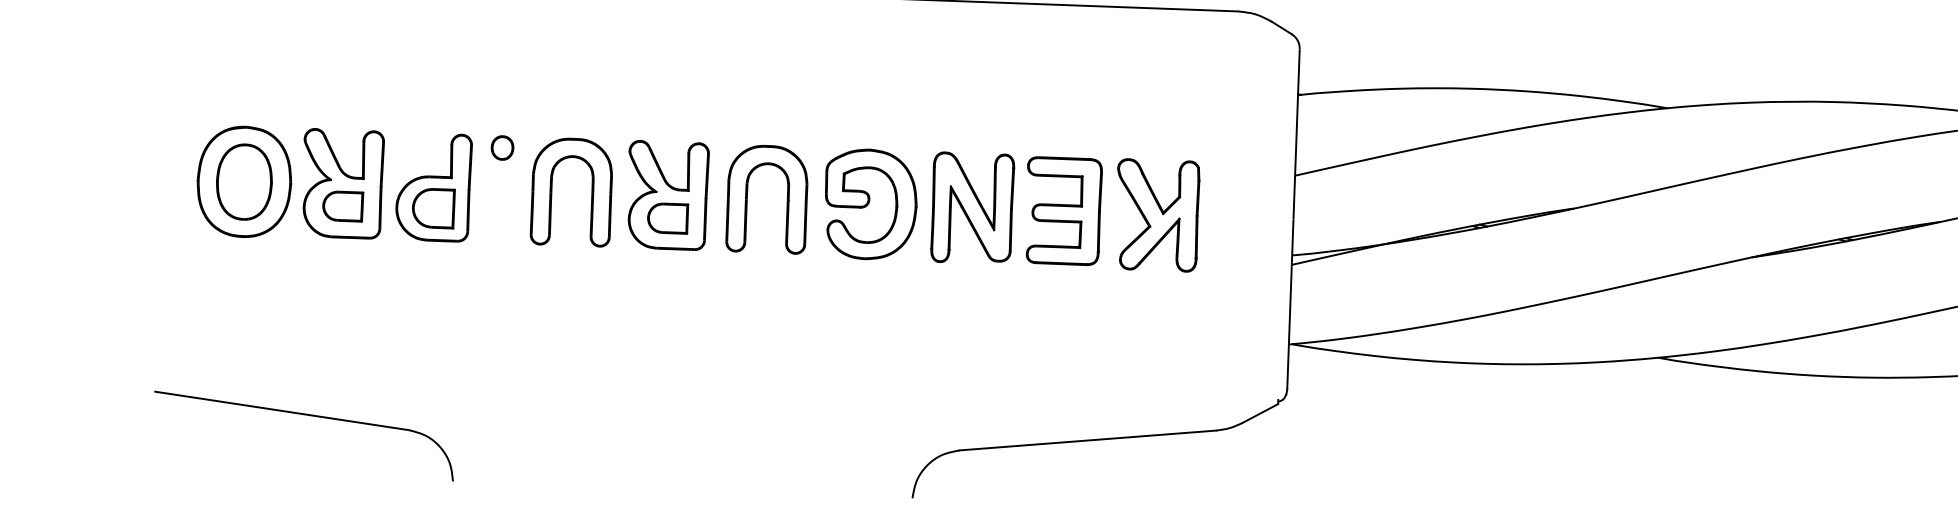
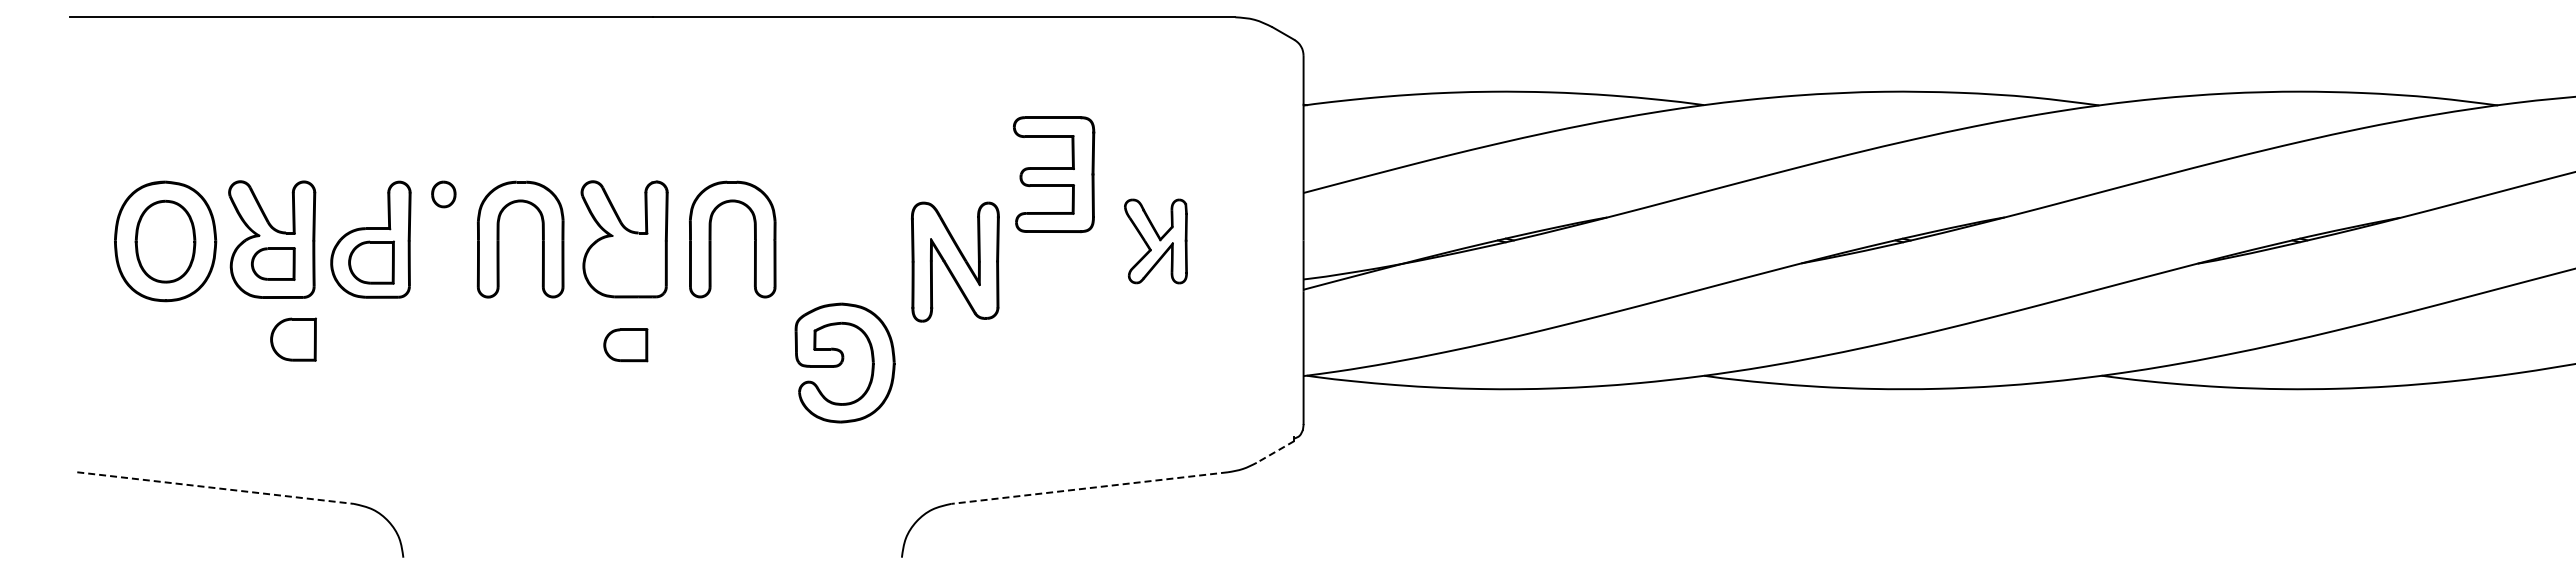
part: (870, 203) -> (844, 362), moved
part: (971, 207) -> (954, 261), moved
part: (1063, 211) -> (1054, 174), moved
part: (1156, 215) -> (1155, 241), size x0.7
part: (667, 218) -> (625, 345), moved
part: (359, 276) -> (293, 339), added
line: (283, 411) -> (216, 488), solid -> dashed
line: (1260, 413) -> (1275, 451), solid -> dashed
line: (1087, 440) -> (1089, 488), solid -> dashed

